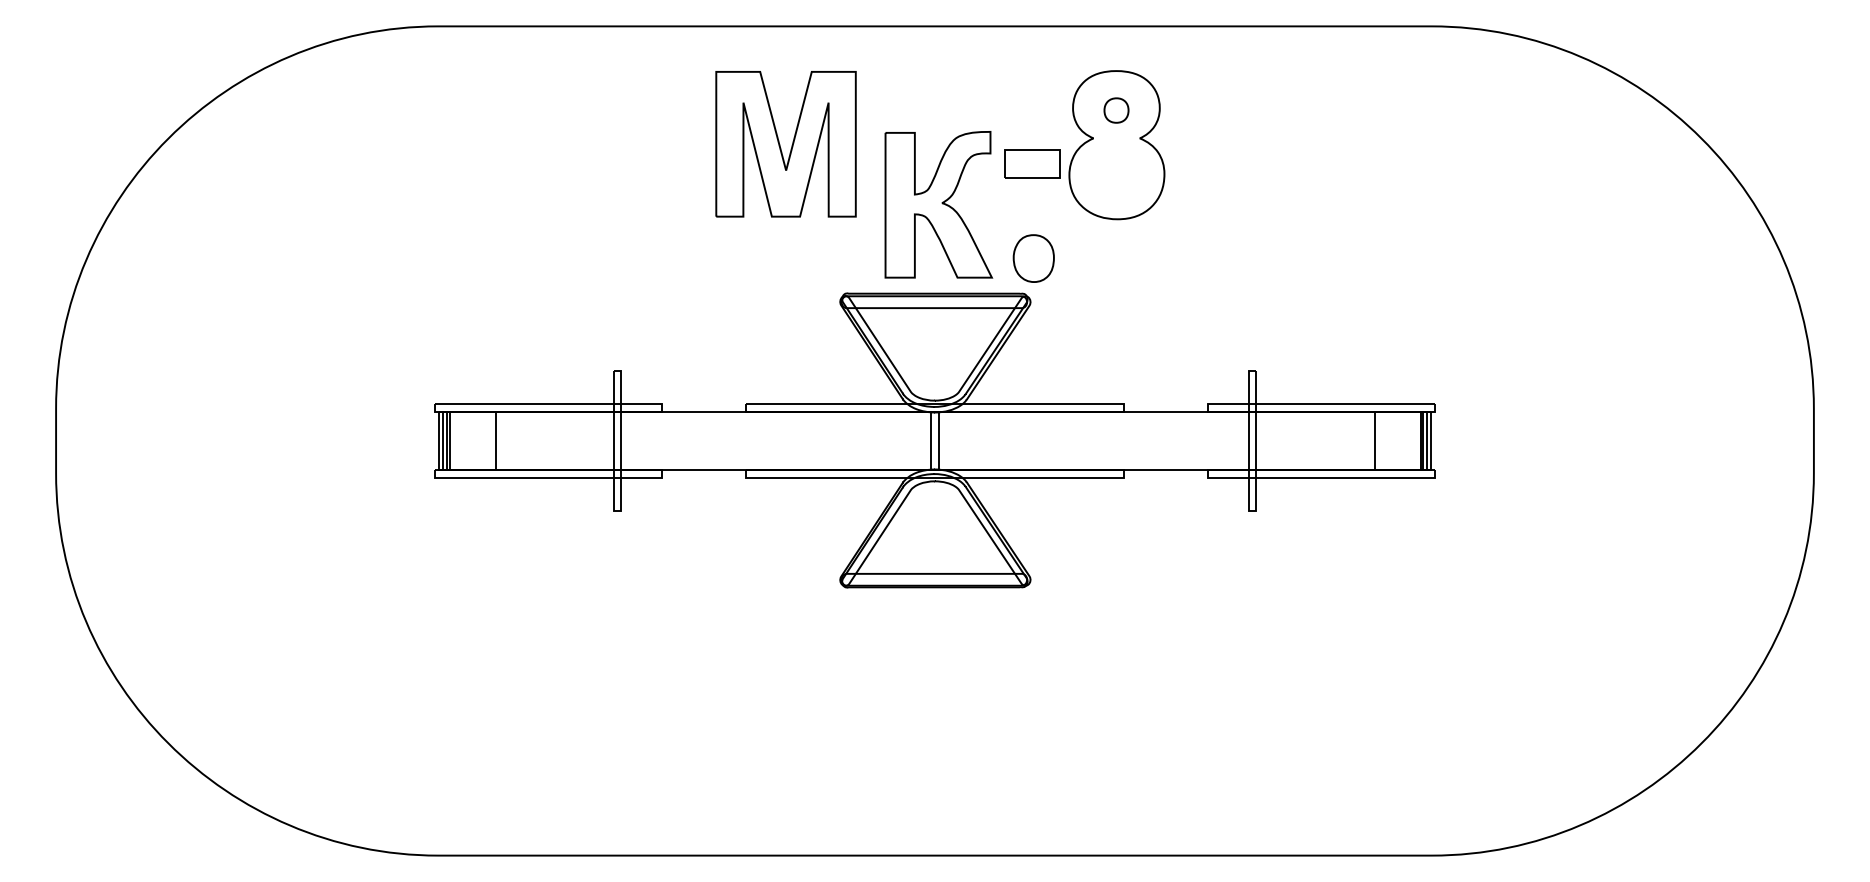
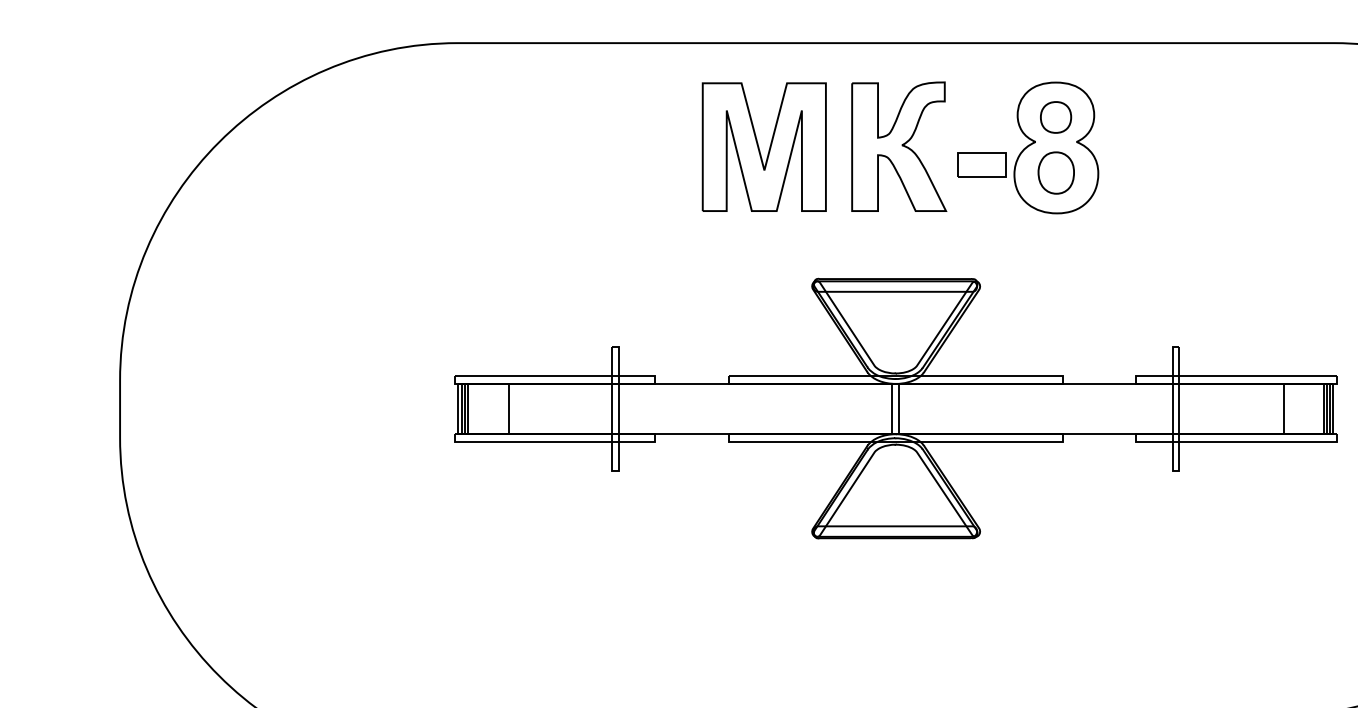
part: (1116, 110) -> (1056, 117), size x1.43
part: (938, 204) -> (898, 146), moved
part: (1033, 258) -> (1056, 172), moved

